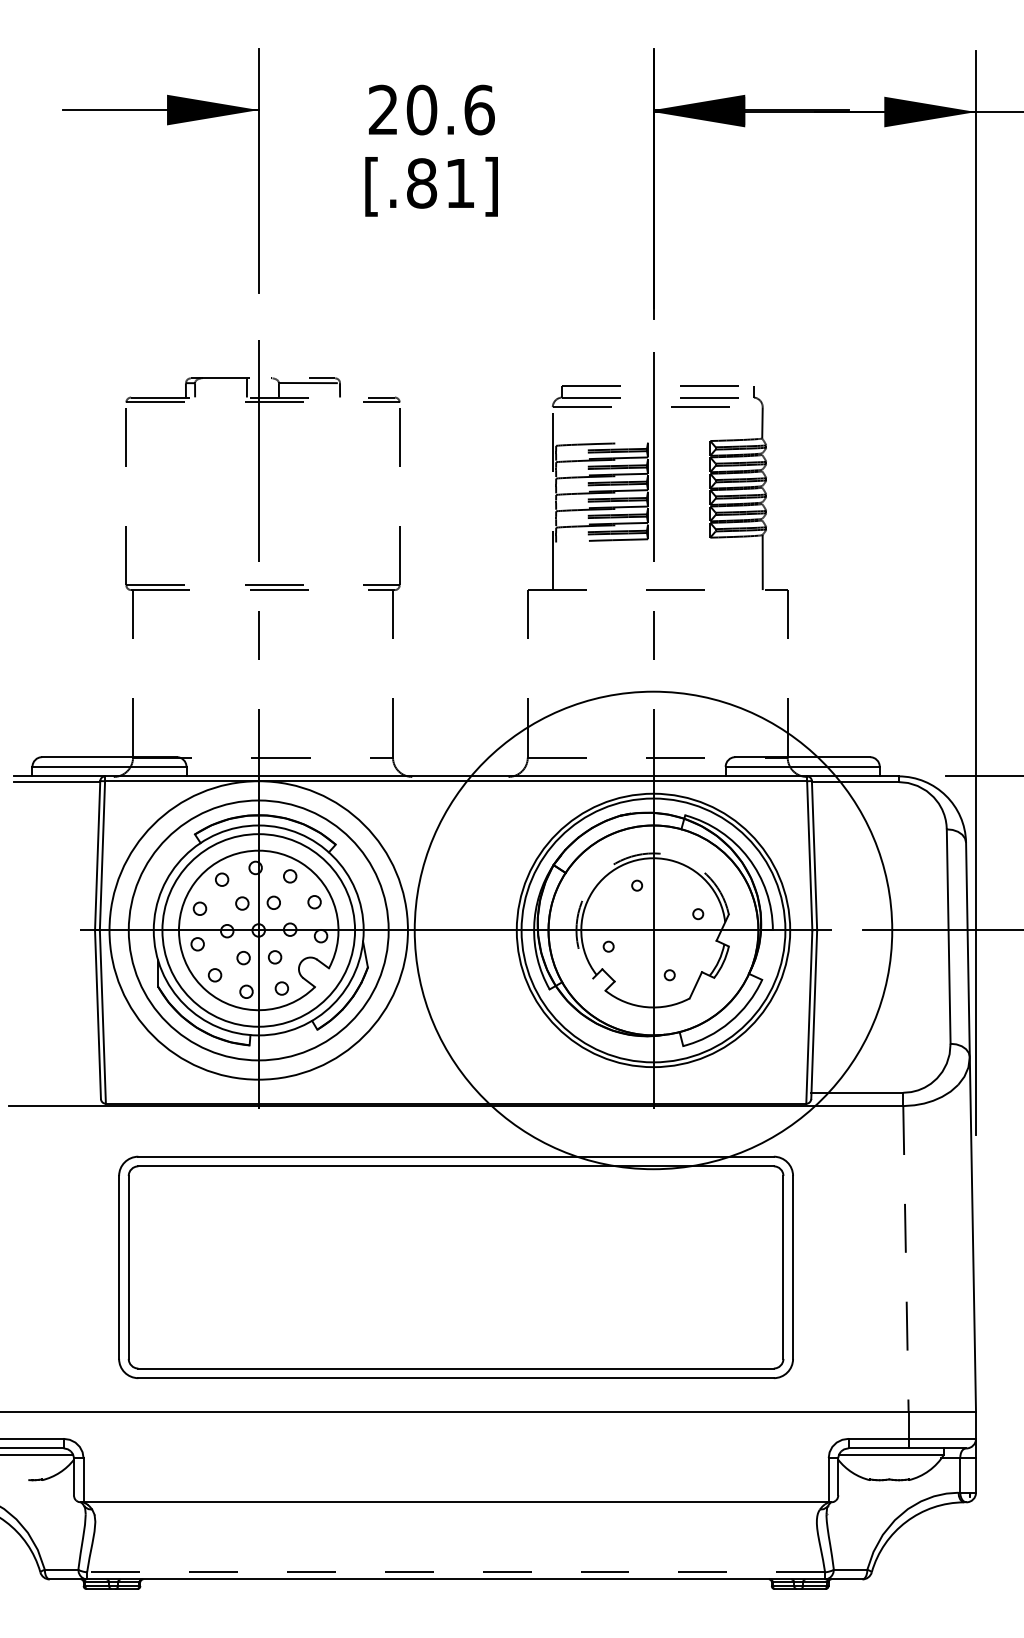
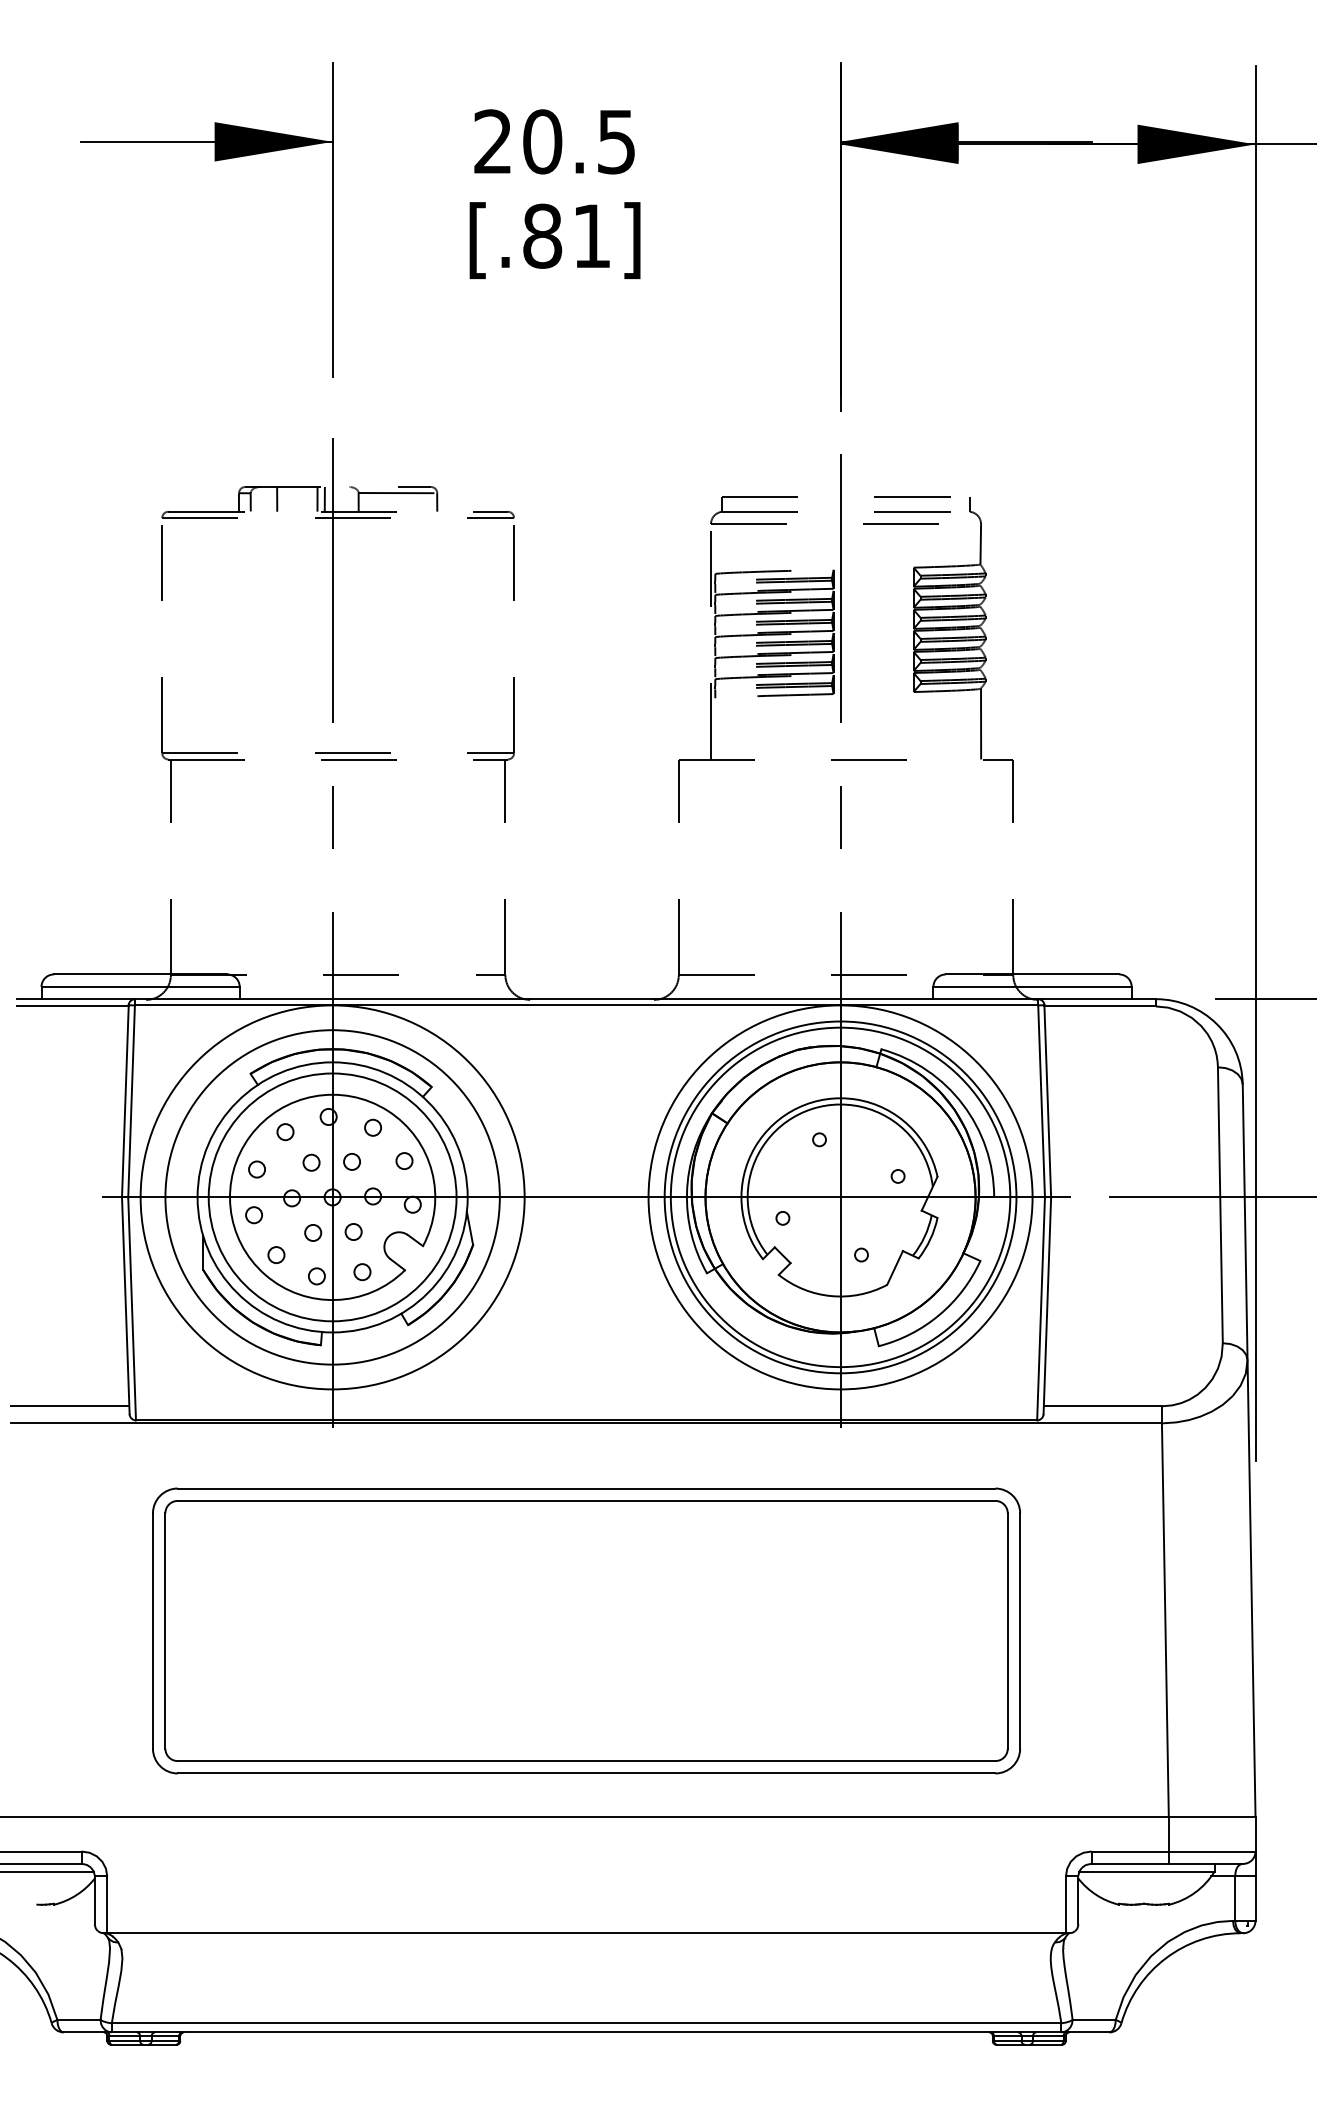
text: (479, 109) -> (616, 141), 20.6 -> 20.5
line: (215, 387) -> (277, 498), added
line: (252, 387) -> (324, 498), added
arc: (620, 860) -> (798, 1107), dashed -> solid
circle: (653, 930) -> (840, 1197), size x0.62
line: (55, 1092) -> (70, 1406), added
line: (906, 1259) -> (1165, 1620), dashed -> solid
line: (456, 1572) -> (586, 2023), dashed -> solid

